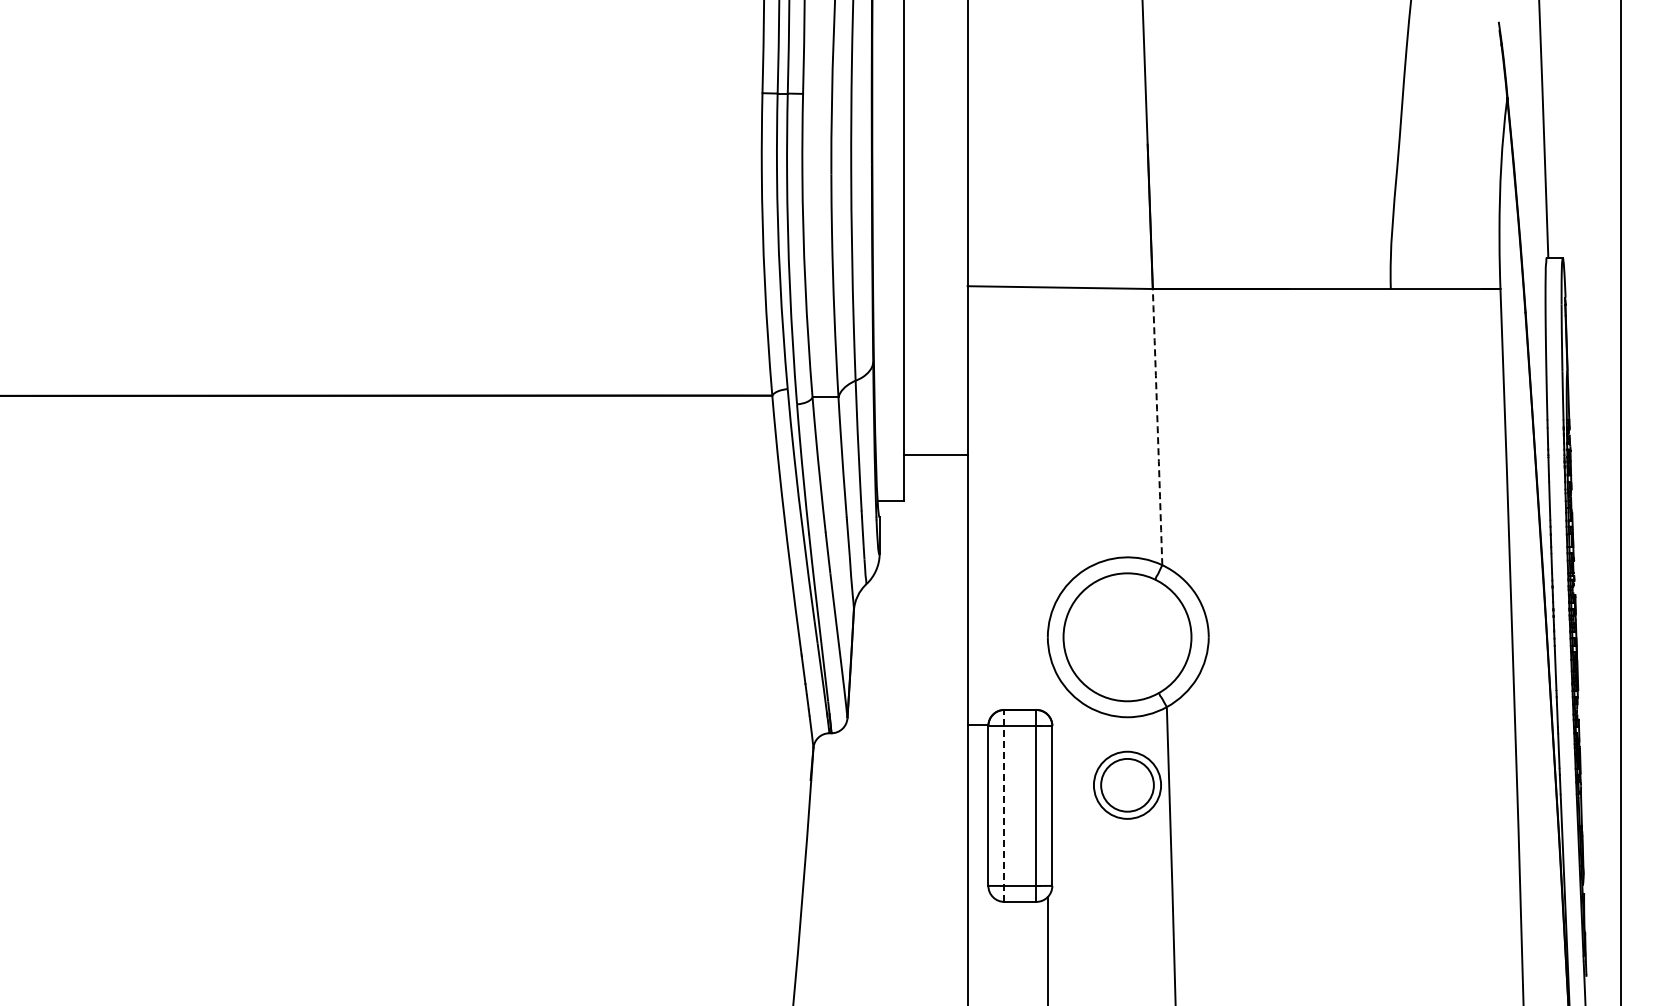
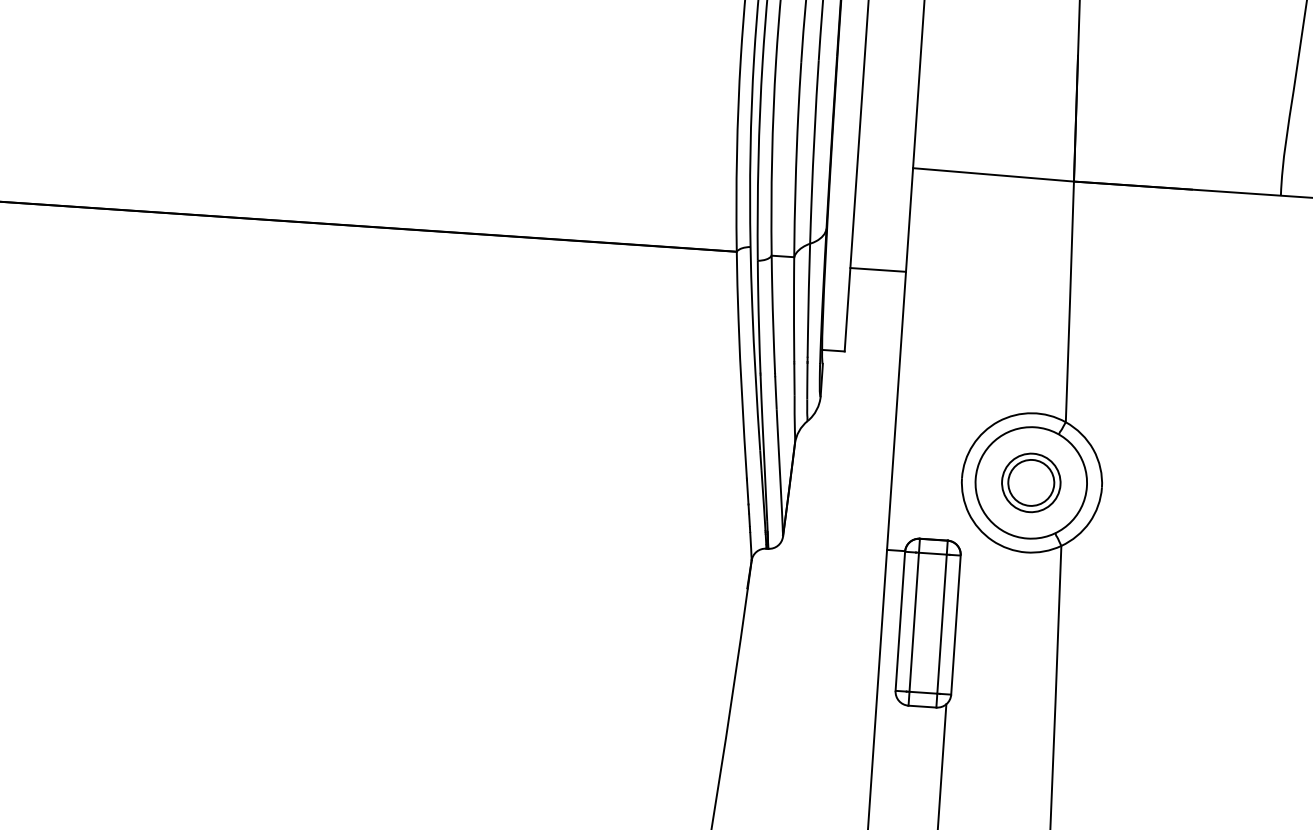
arc: (1157, 427) -> (1069, 302), dashed -> solid
line: (935, 455) -> (878, 269), moved
part: (1127, 784) -> (1031, 482), moved
line: (1004, 805) -> (914, 621), dashed -> solid

